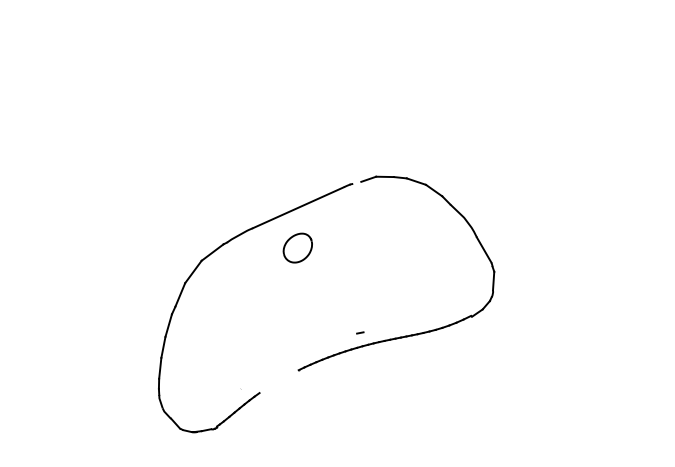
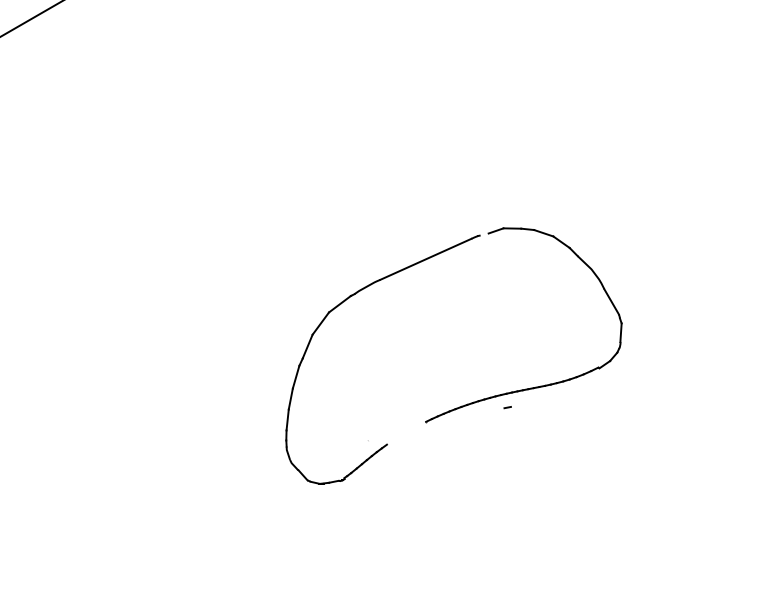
part: (298, 247) -> (425, 299), removed
line: (360, 332) -> (507, 407), moved

